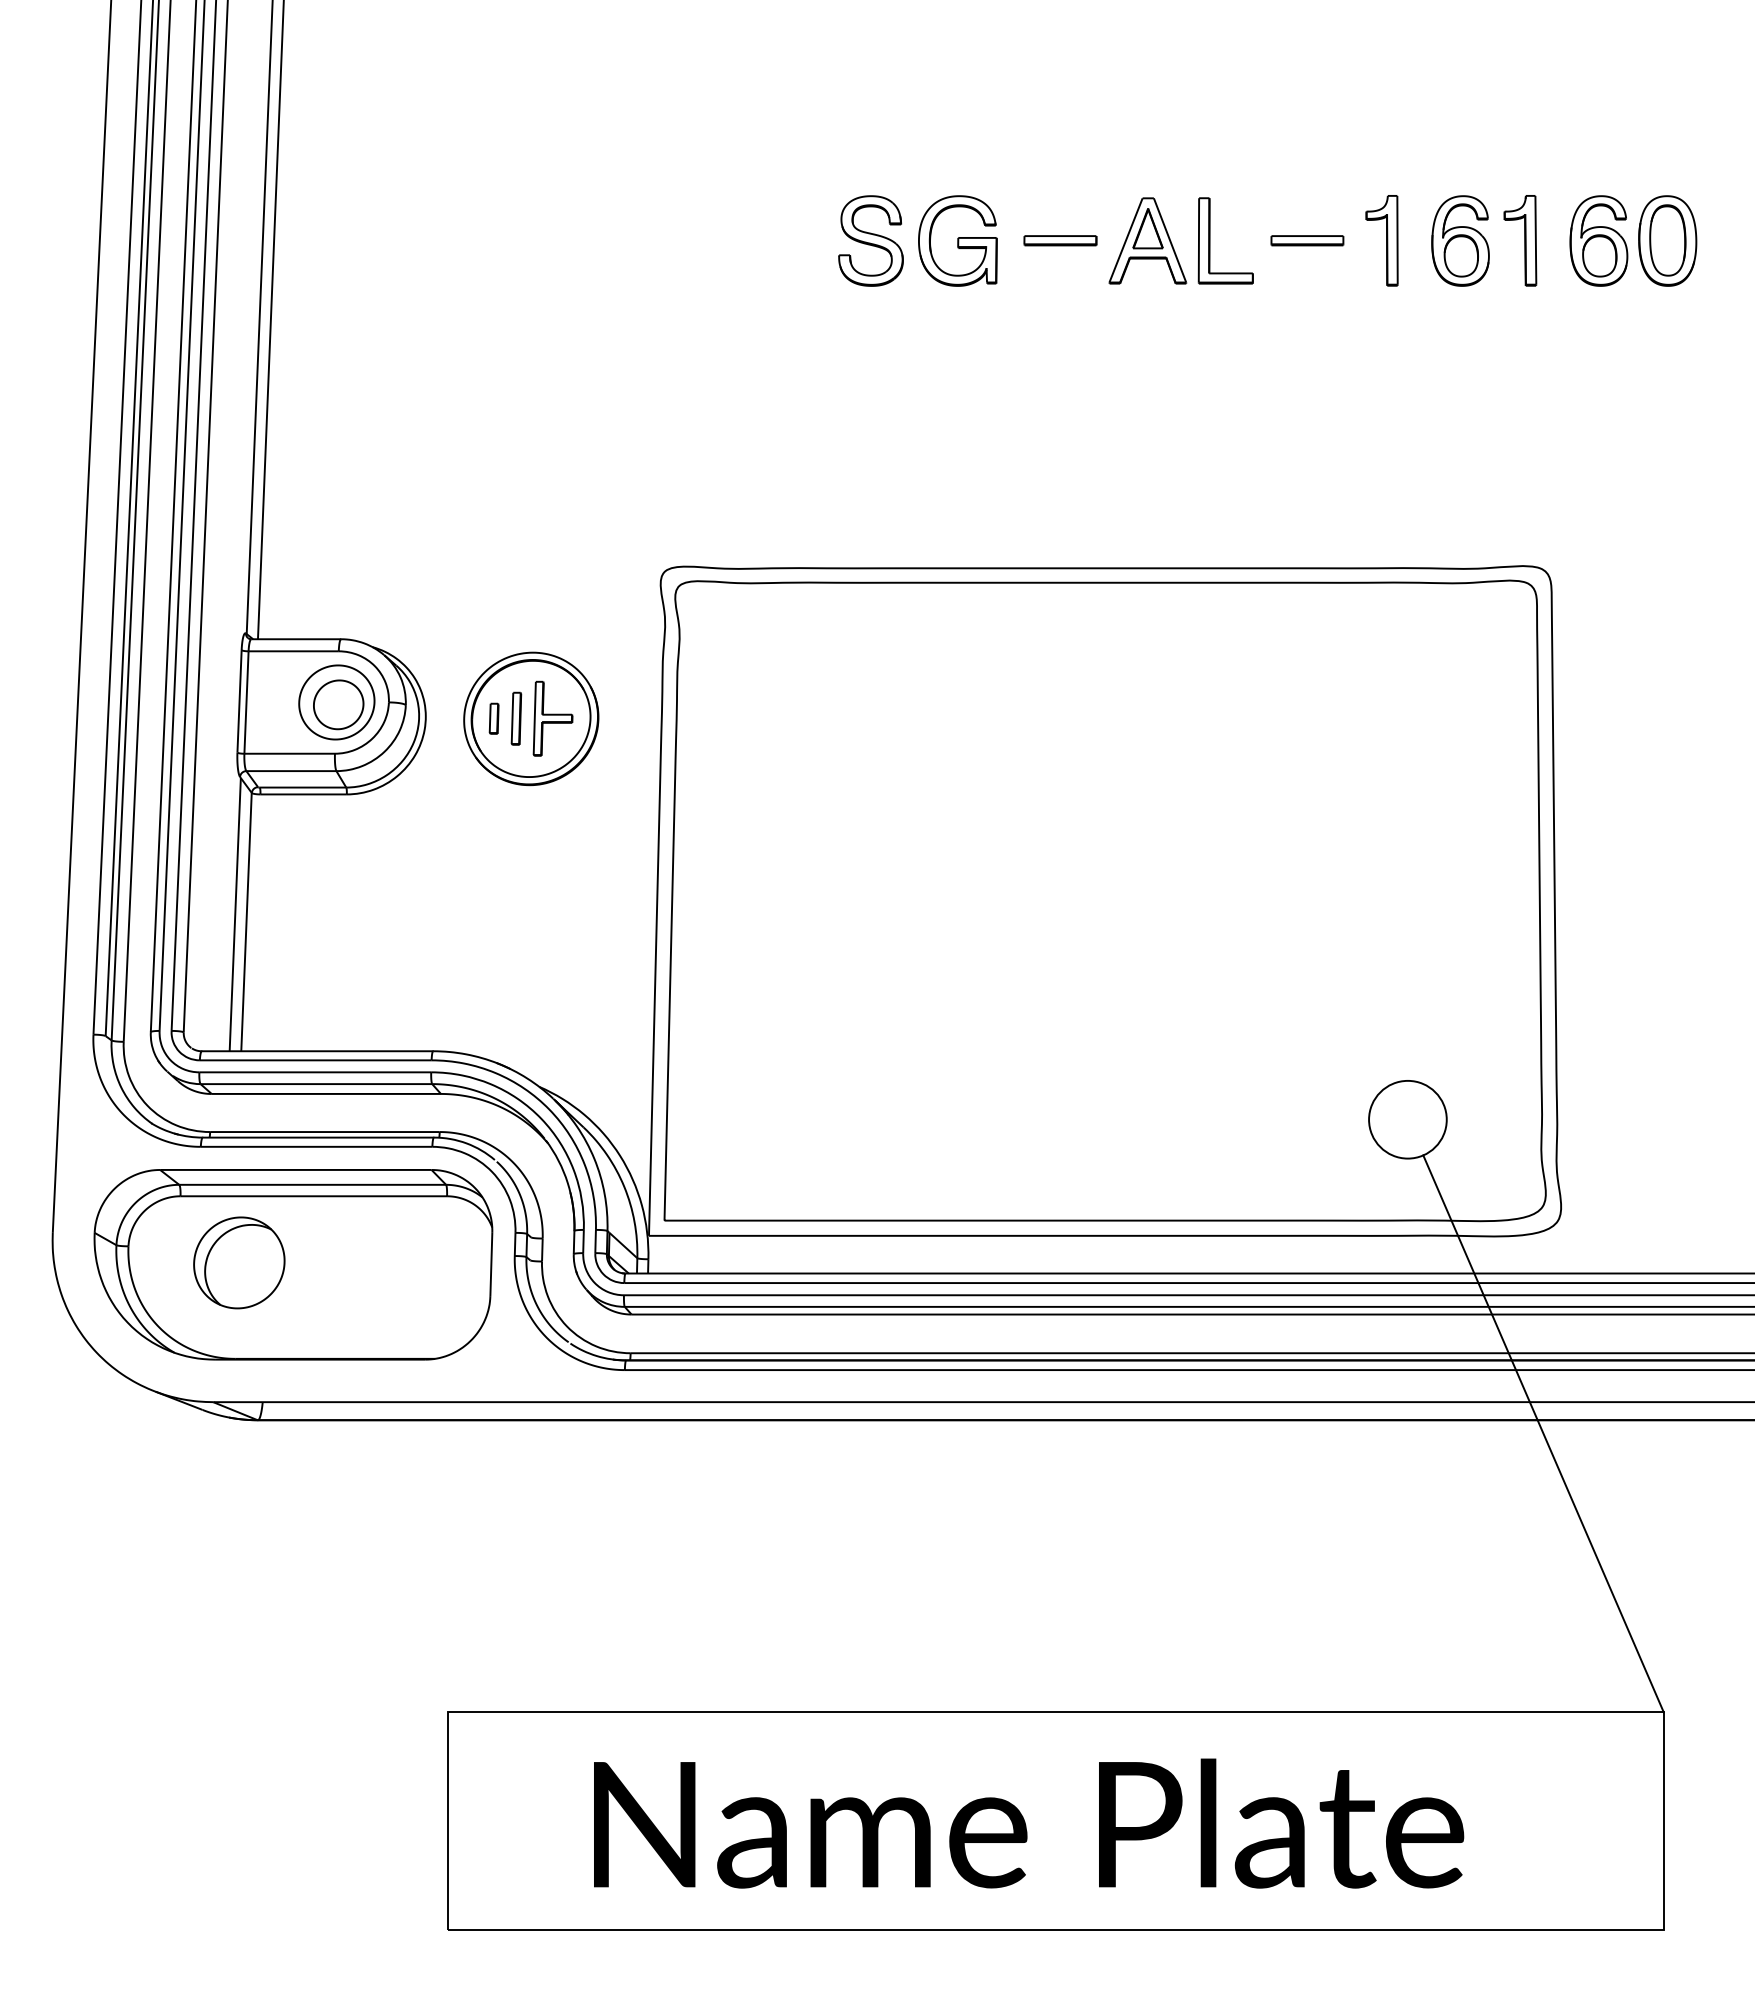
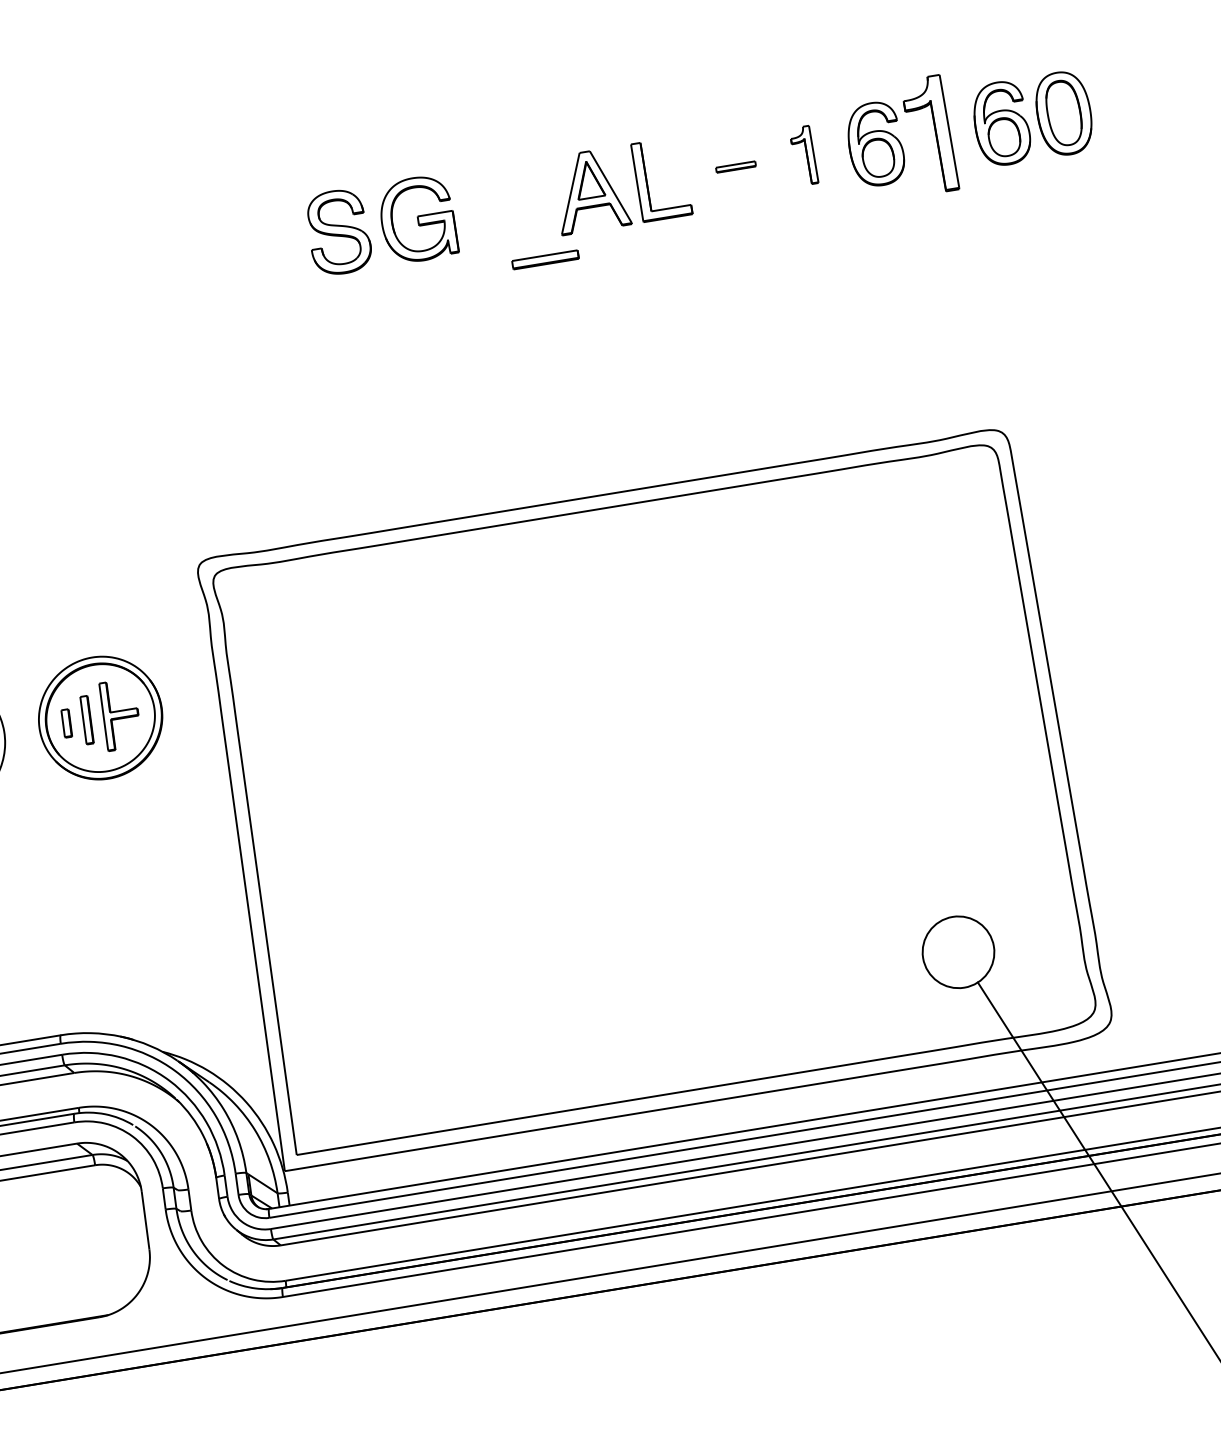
part: (1060, 240) -> (545, 259), moved
part: (1307, 240) -> (736, 166), size x0.6
part: (1381, 240) -> (803, 155), size x0.7
part: (1520, 240) -> (929, 135), size x1.4

